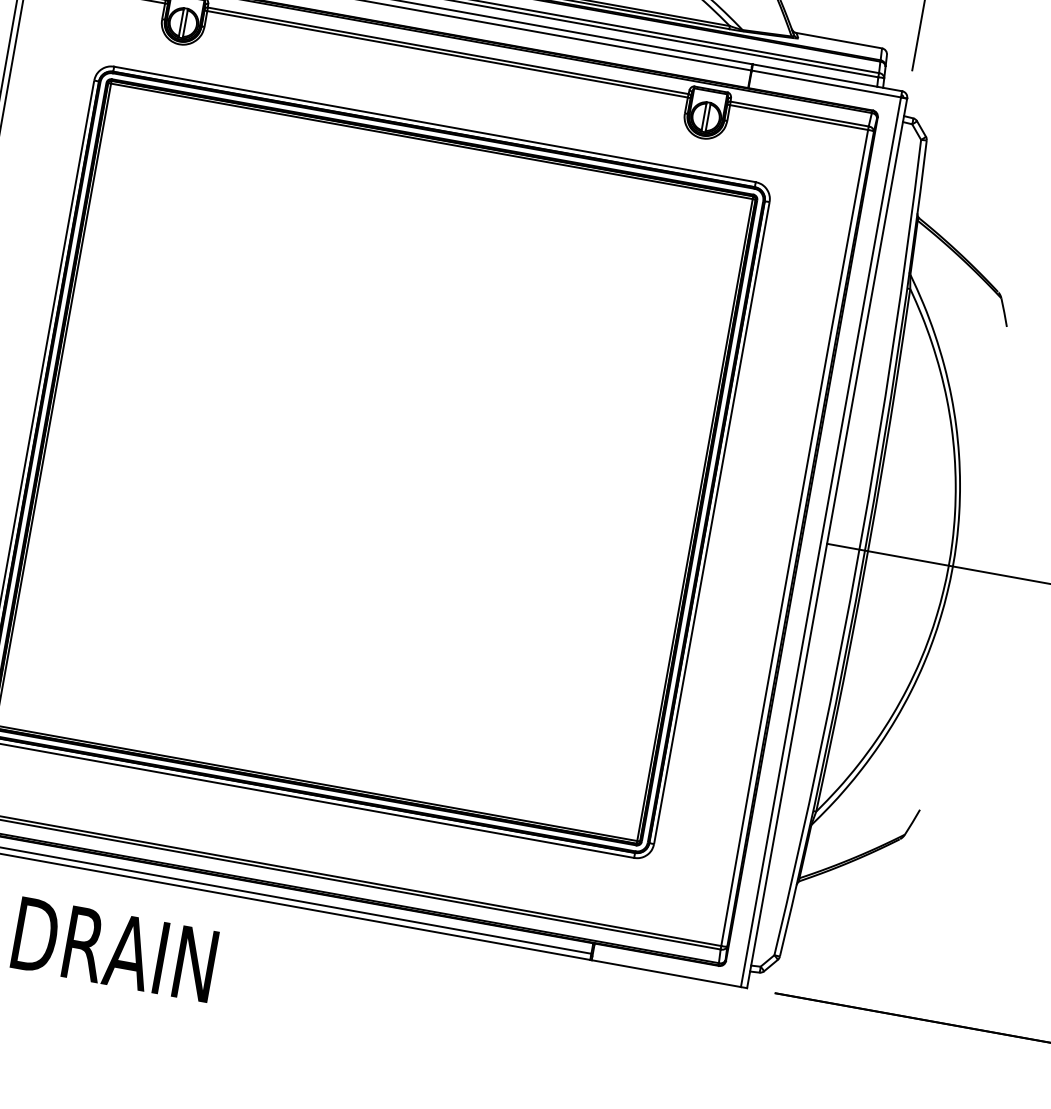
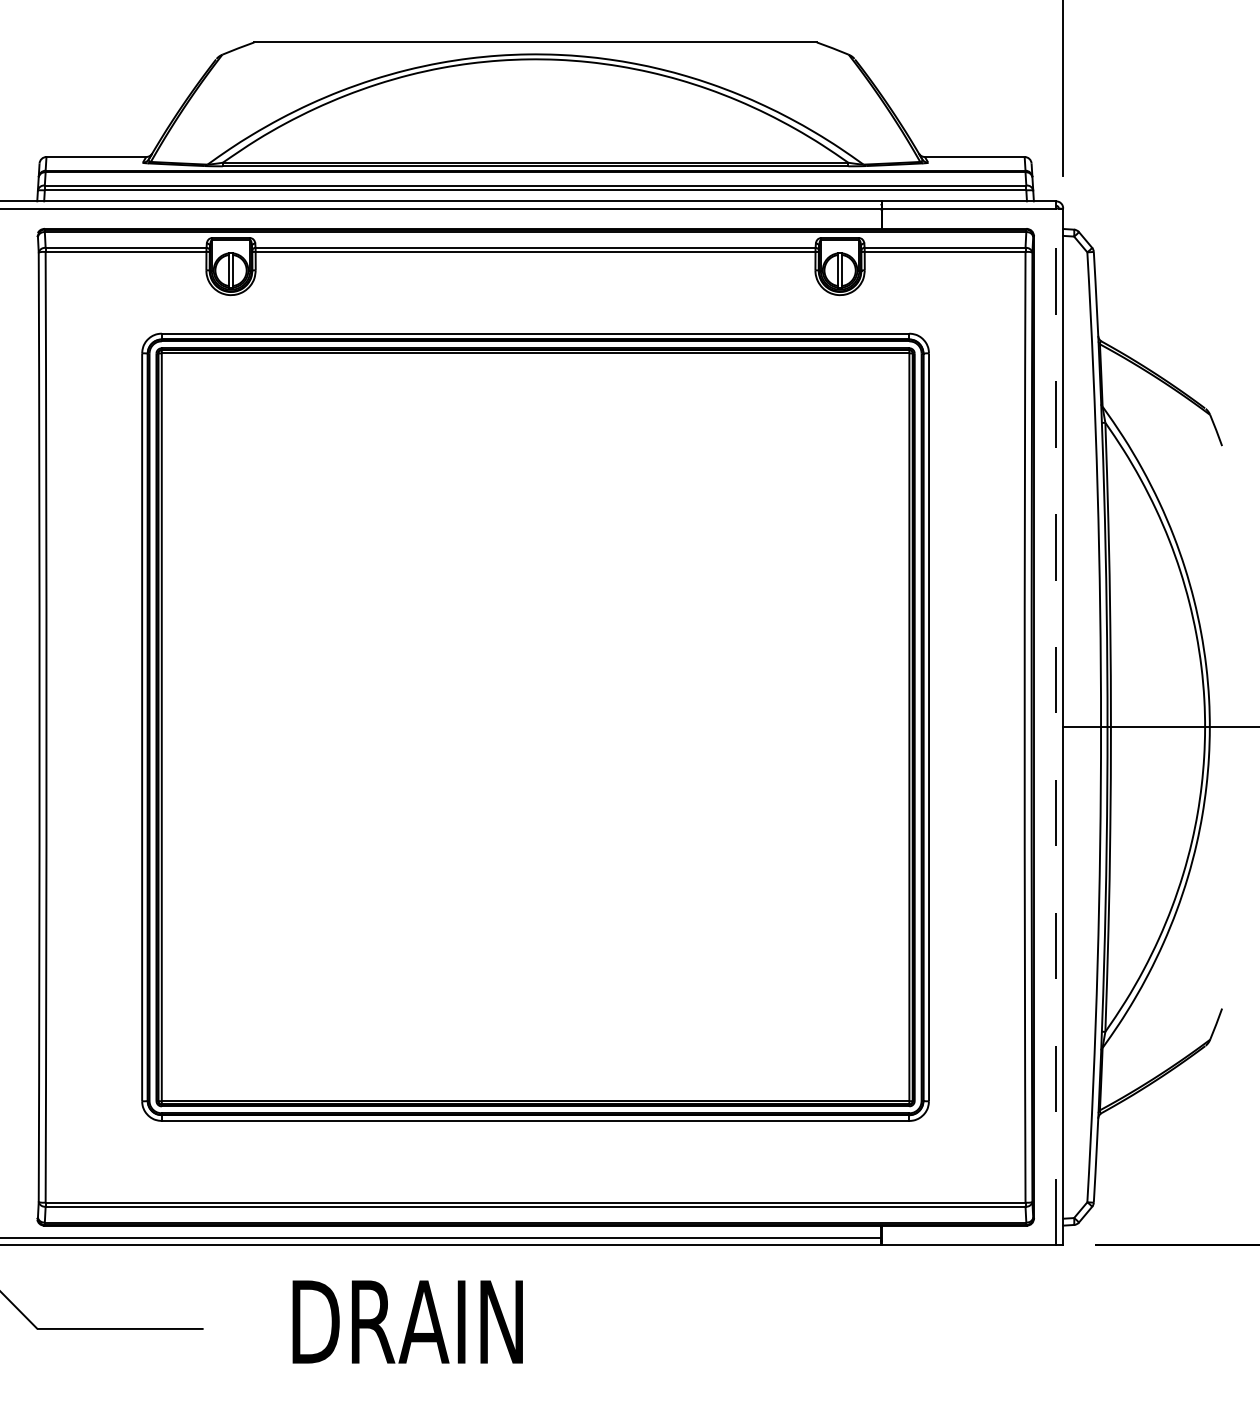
line: (821, 542) -> (1056, 726), solid -> dashed
text: (114, 949) -> (407, 1321), moved

